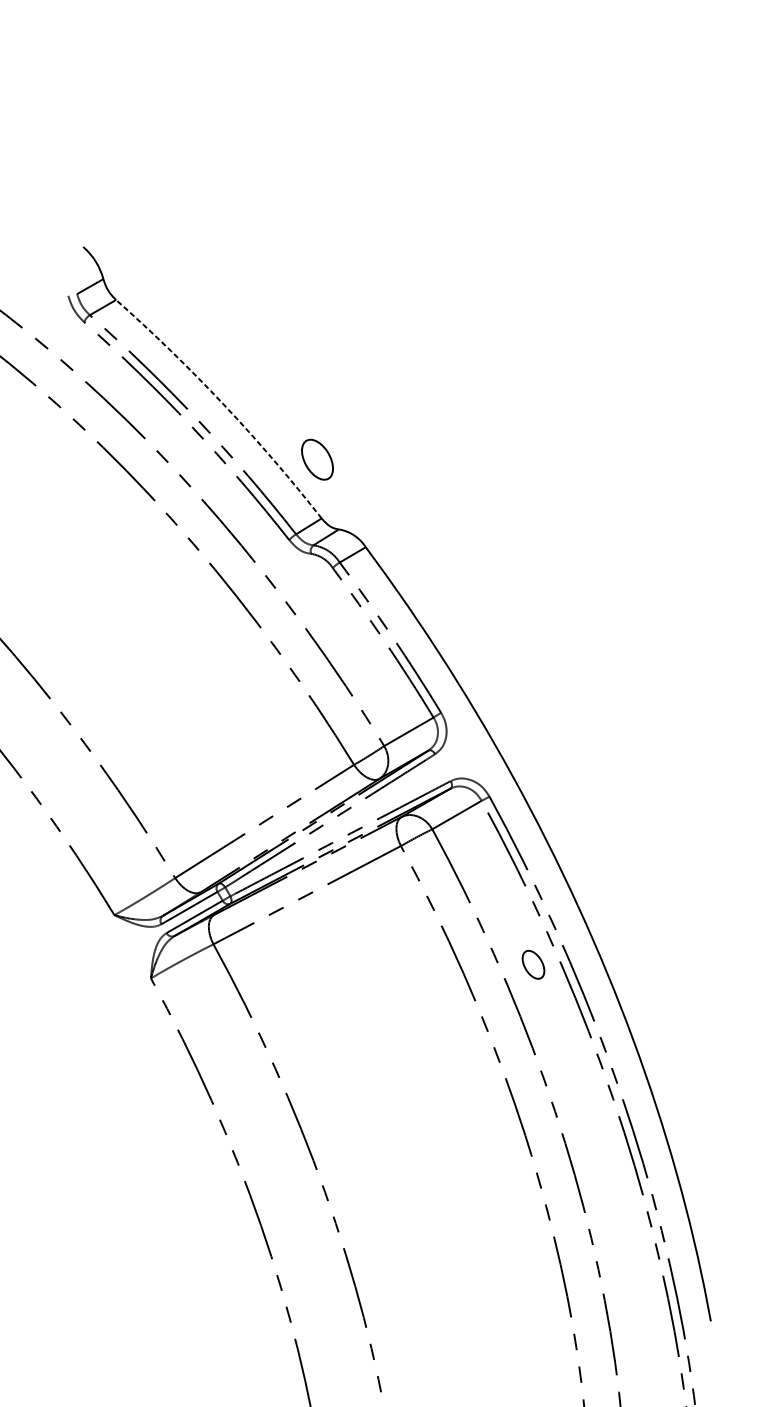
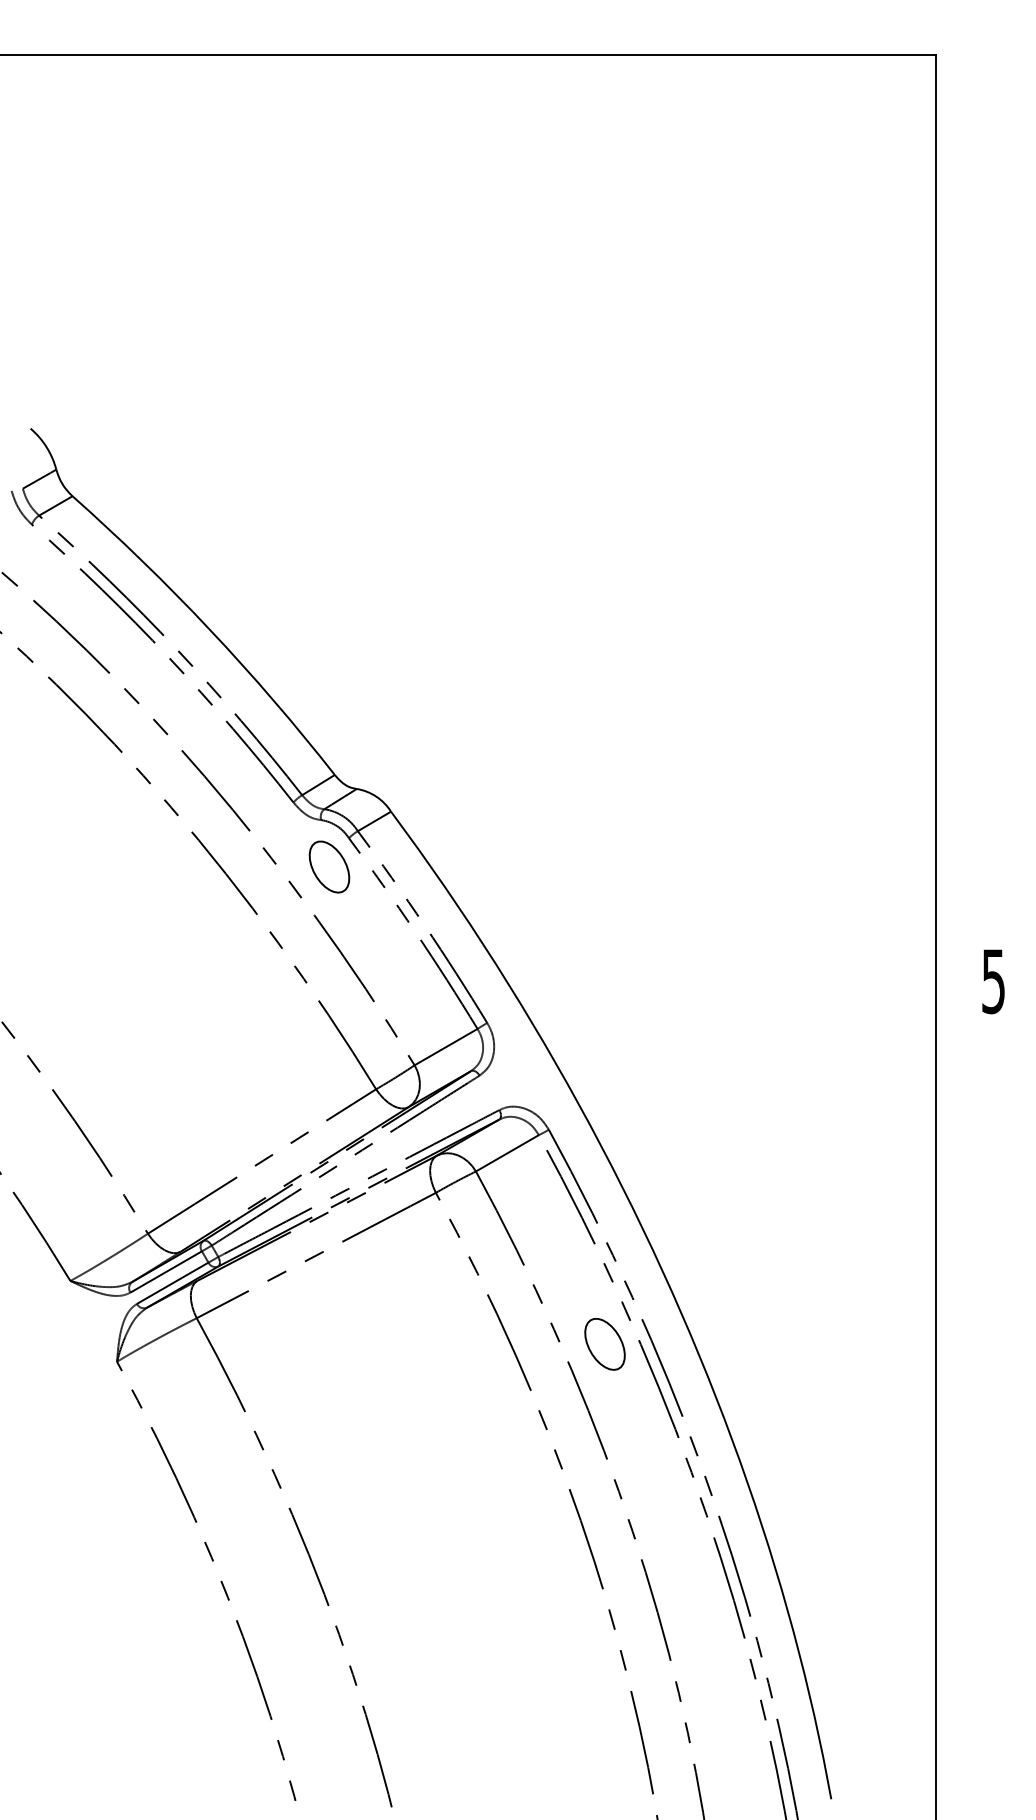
arc: (223, 404) -> (209, 629), dashed -> solid
part: (317, 459) -> (329, 866), moved
part: (533, 964) -> (604, 1344), size x1.43

